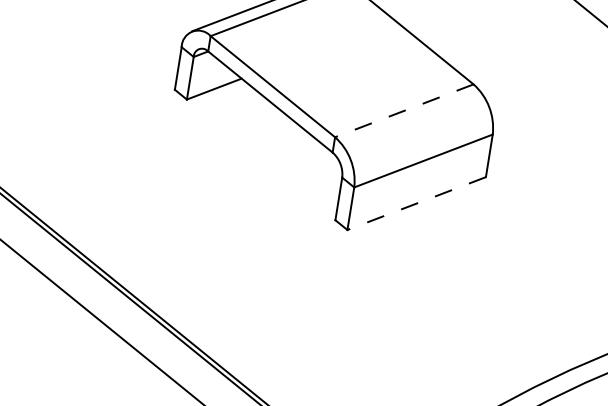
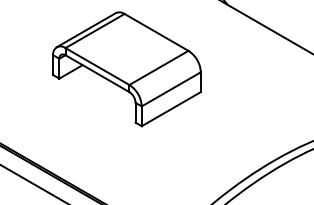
line: (403, 111) -> (158, 68), dashed -> solid
line: (414, 203) -> (170, 109), dashed -> solid

